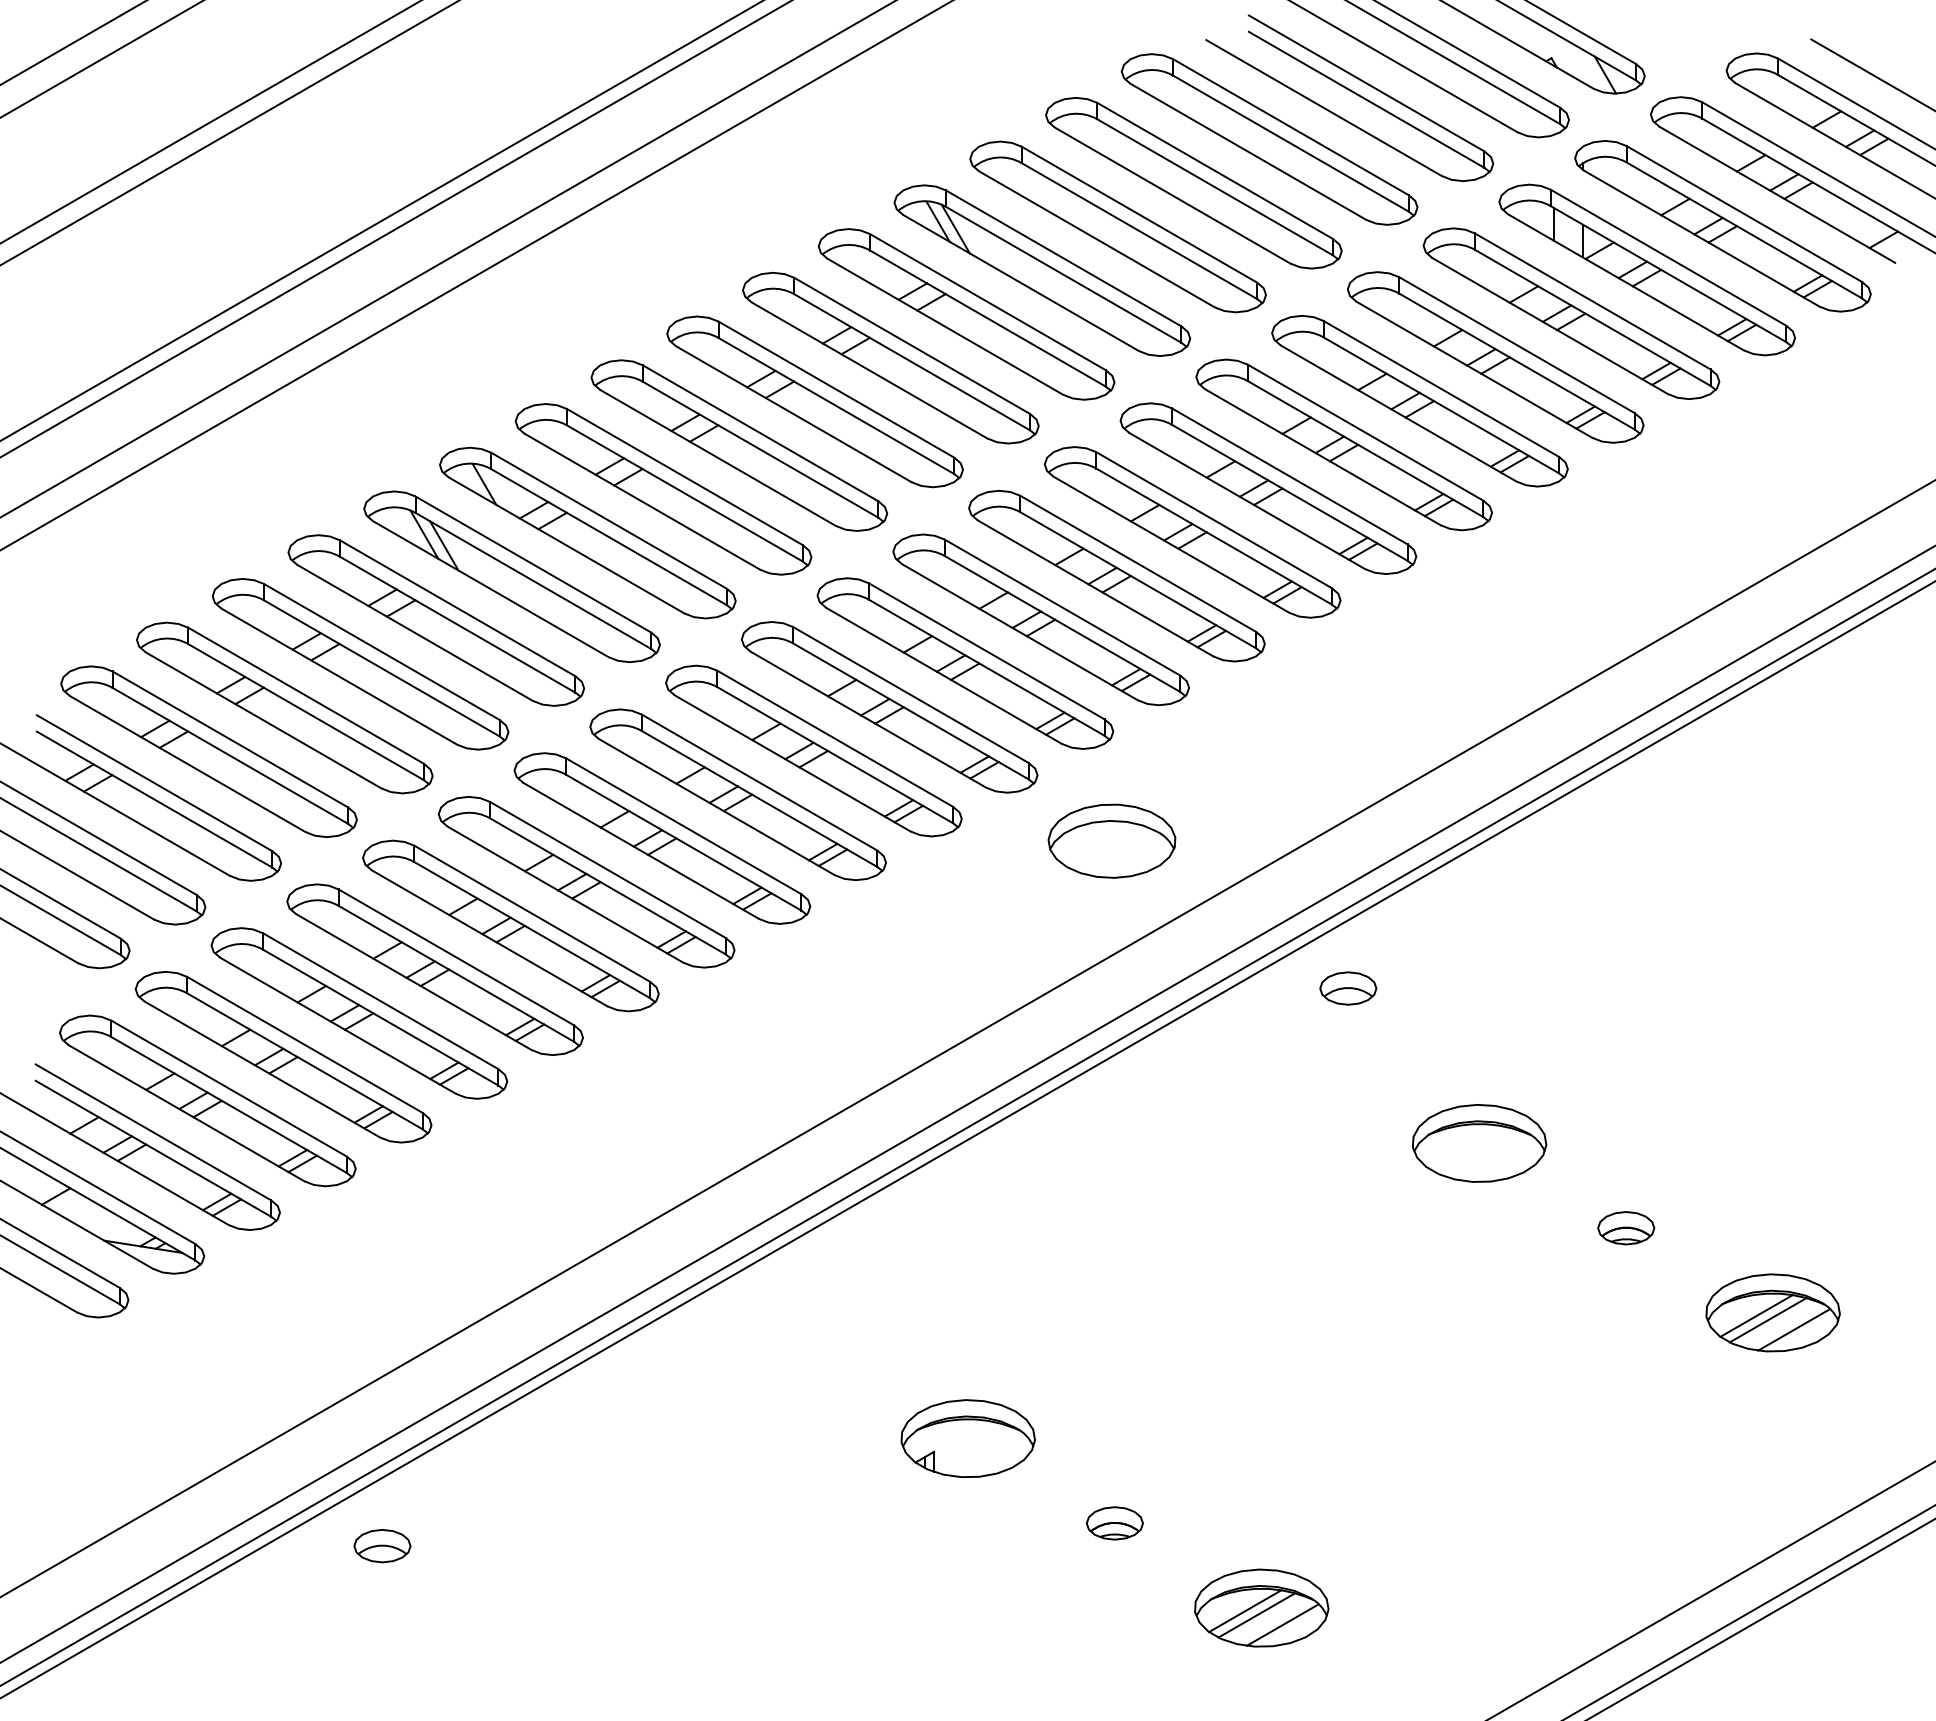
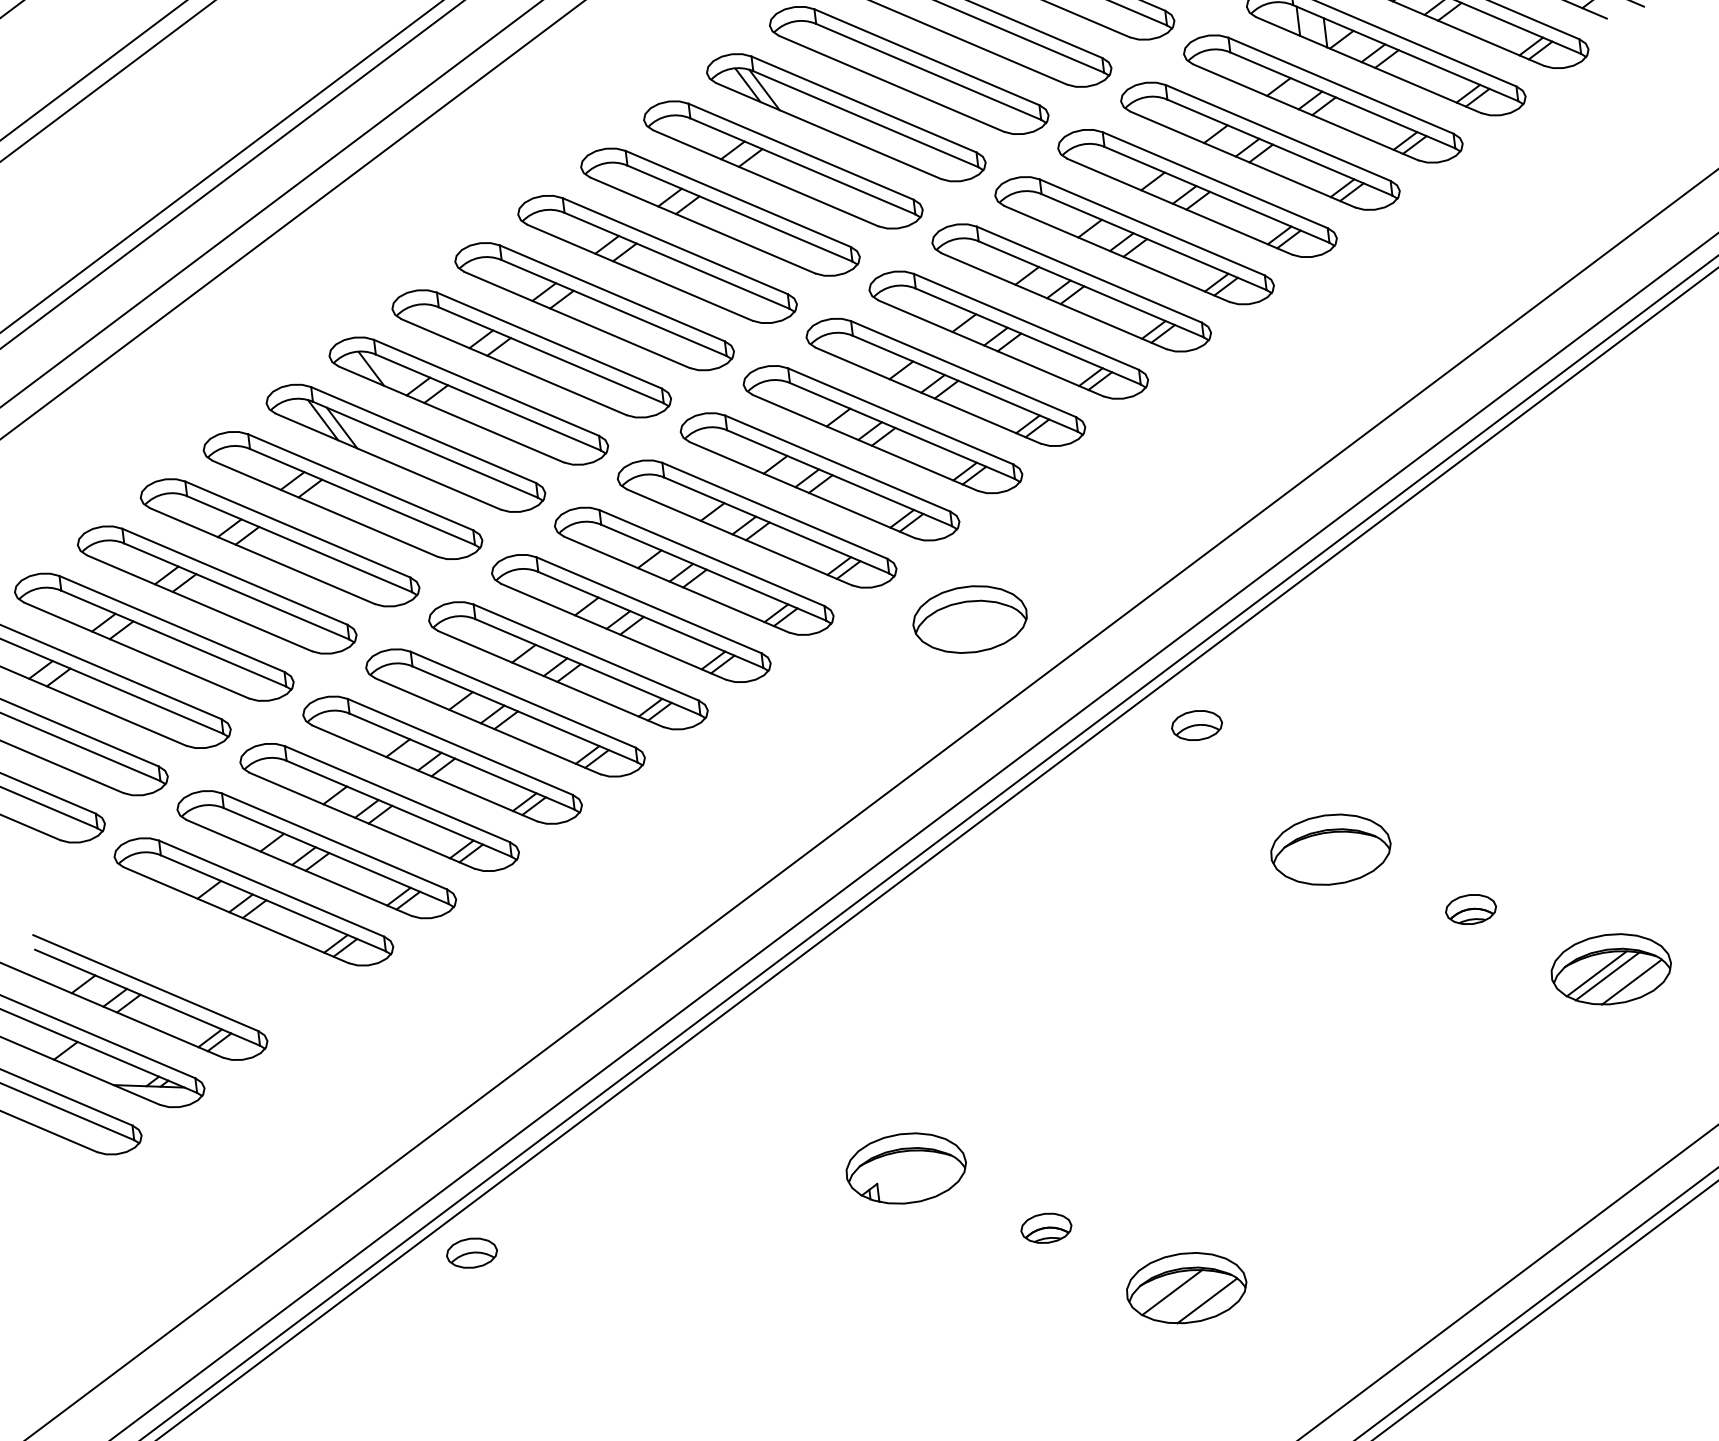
part: (207, 1100) -> (190, 948), removed
part: (382, 1546) -> (472, 1253), moved
line: (1256, 1615) -> (1182, 1295), removed

